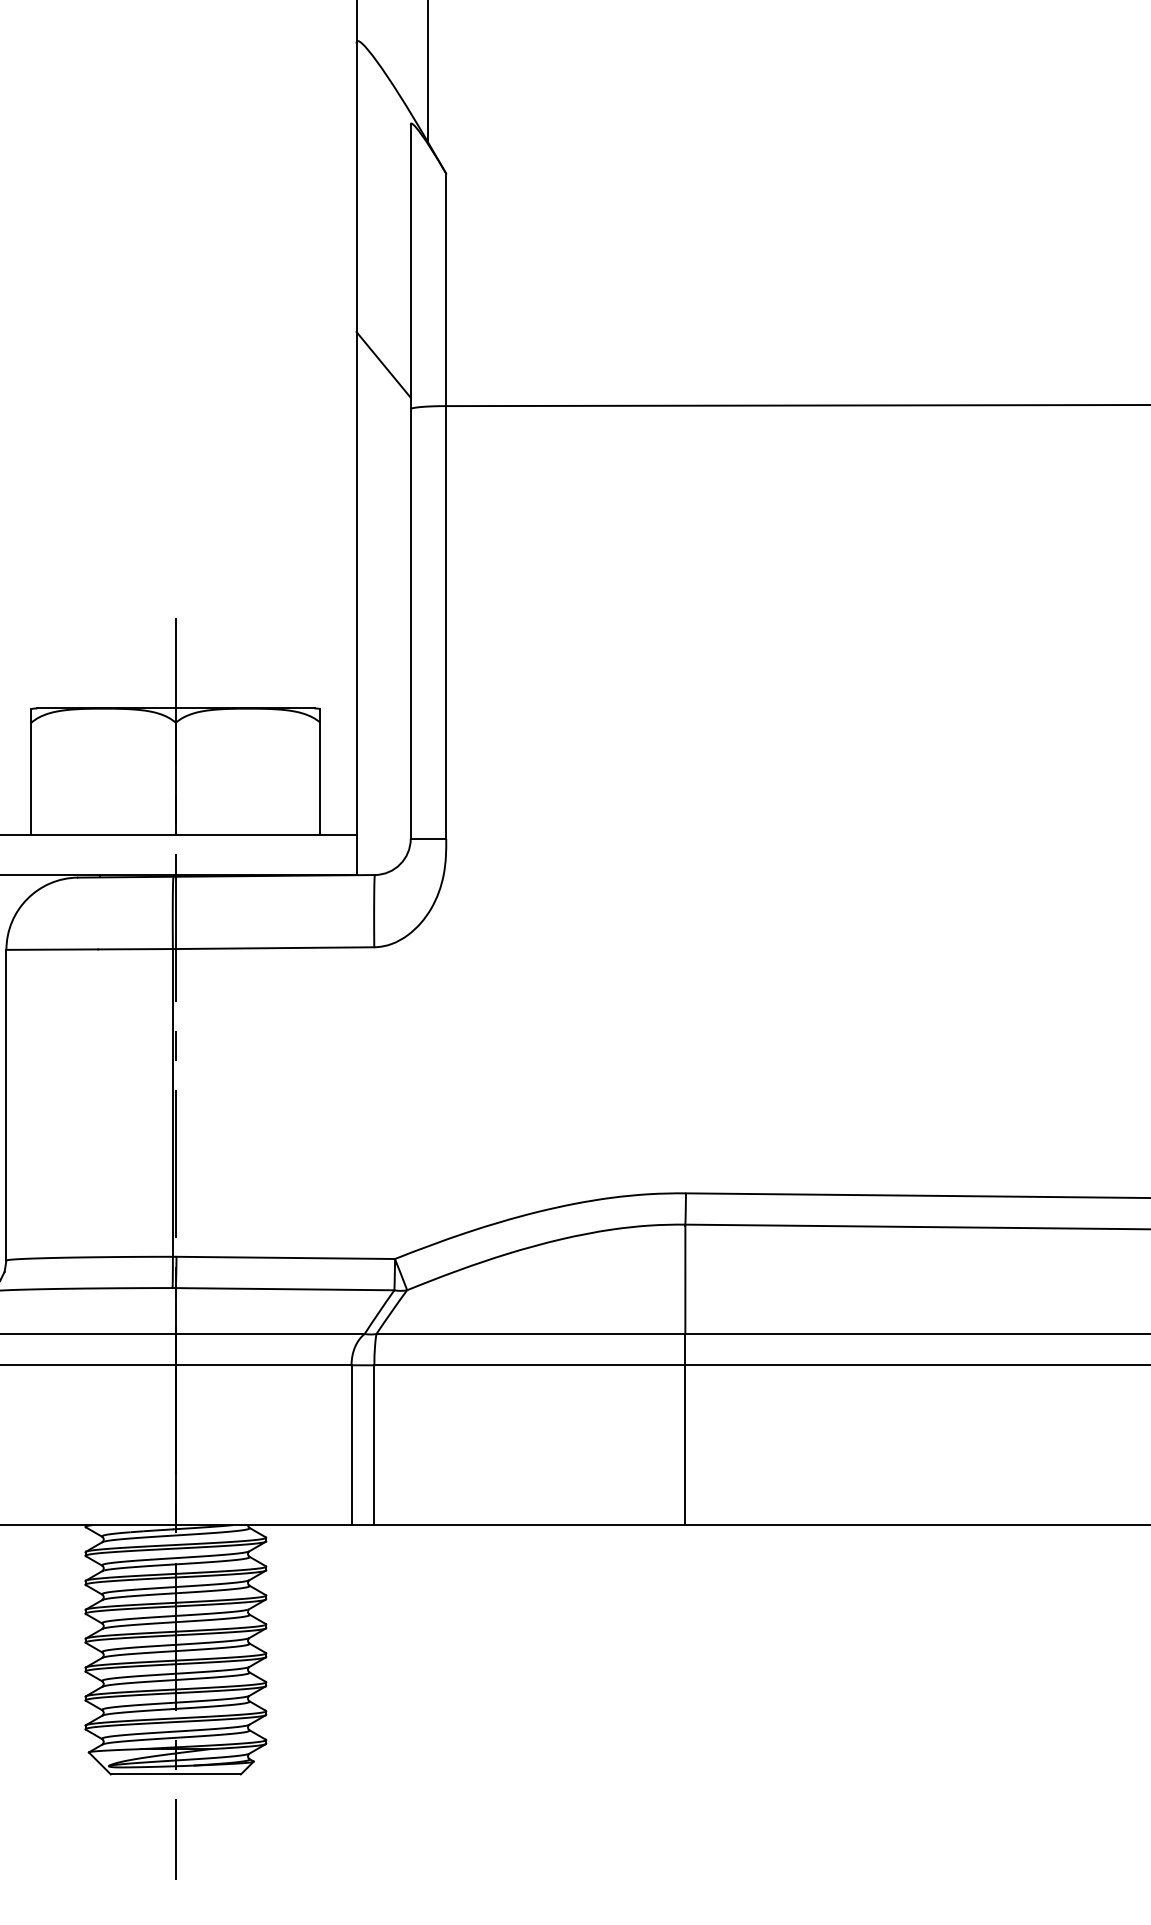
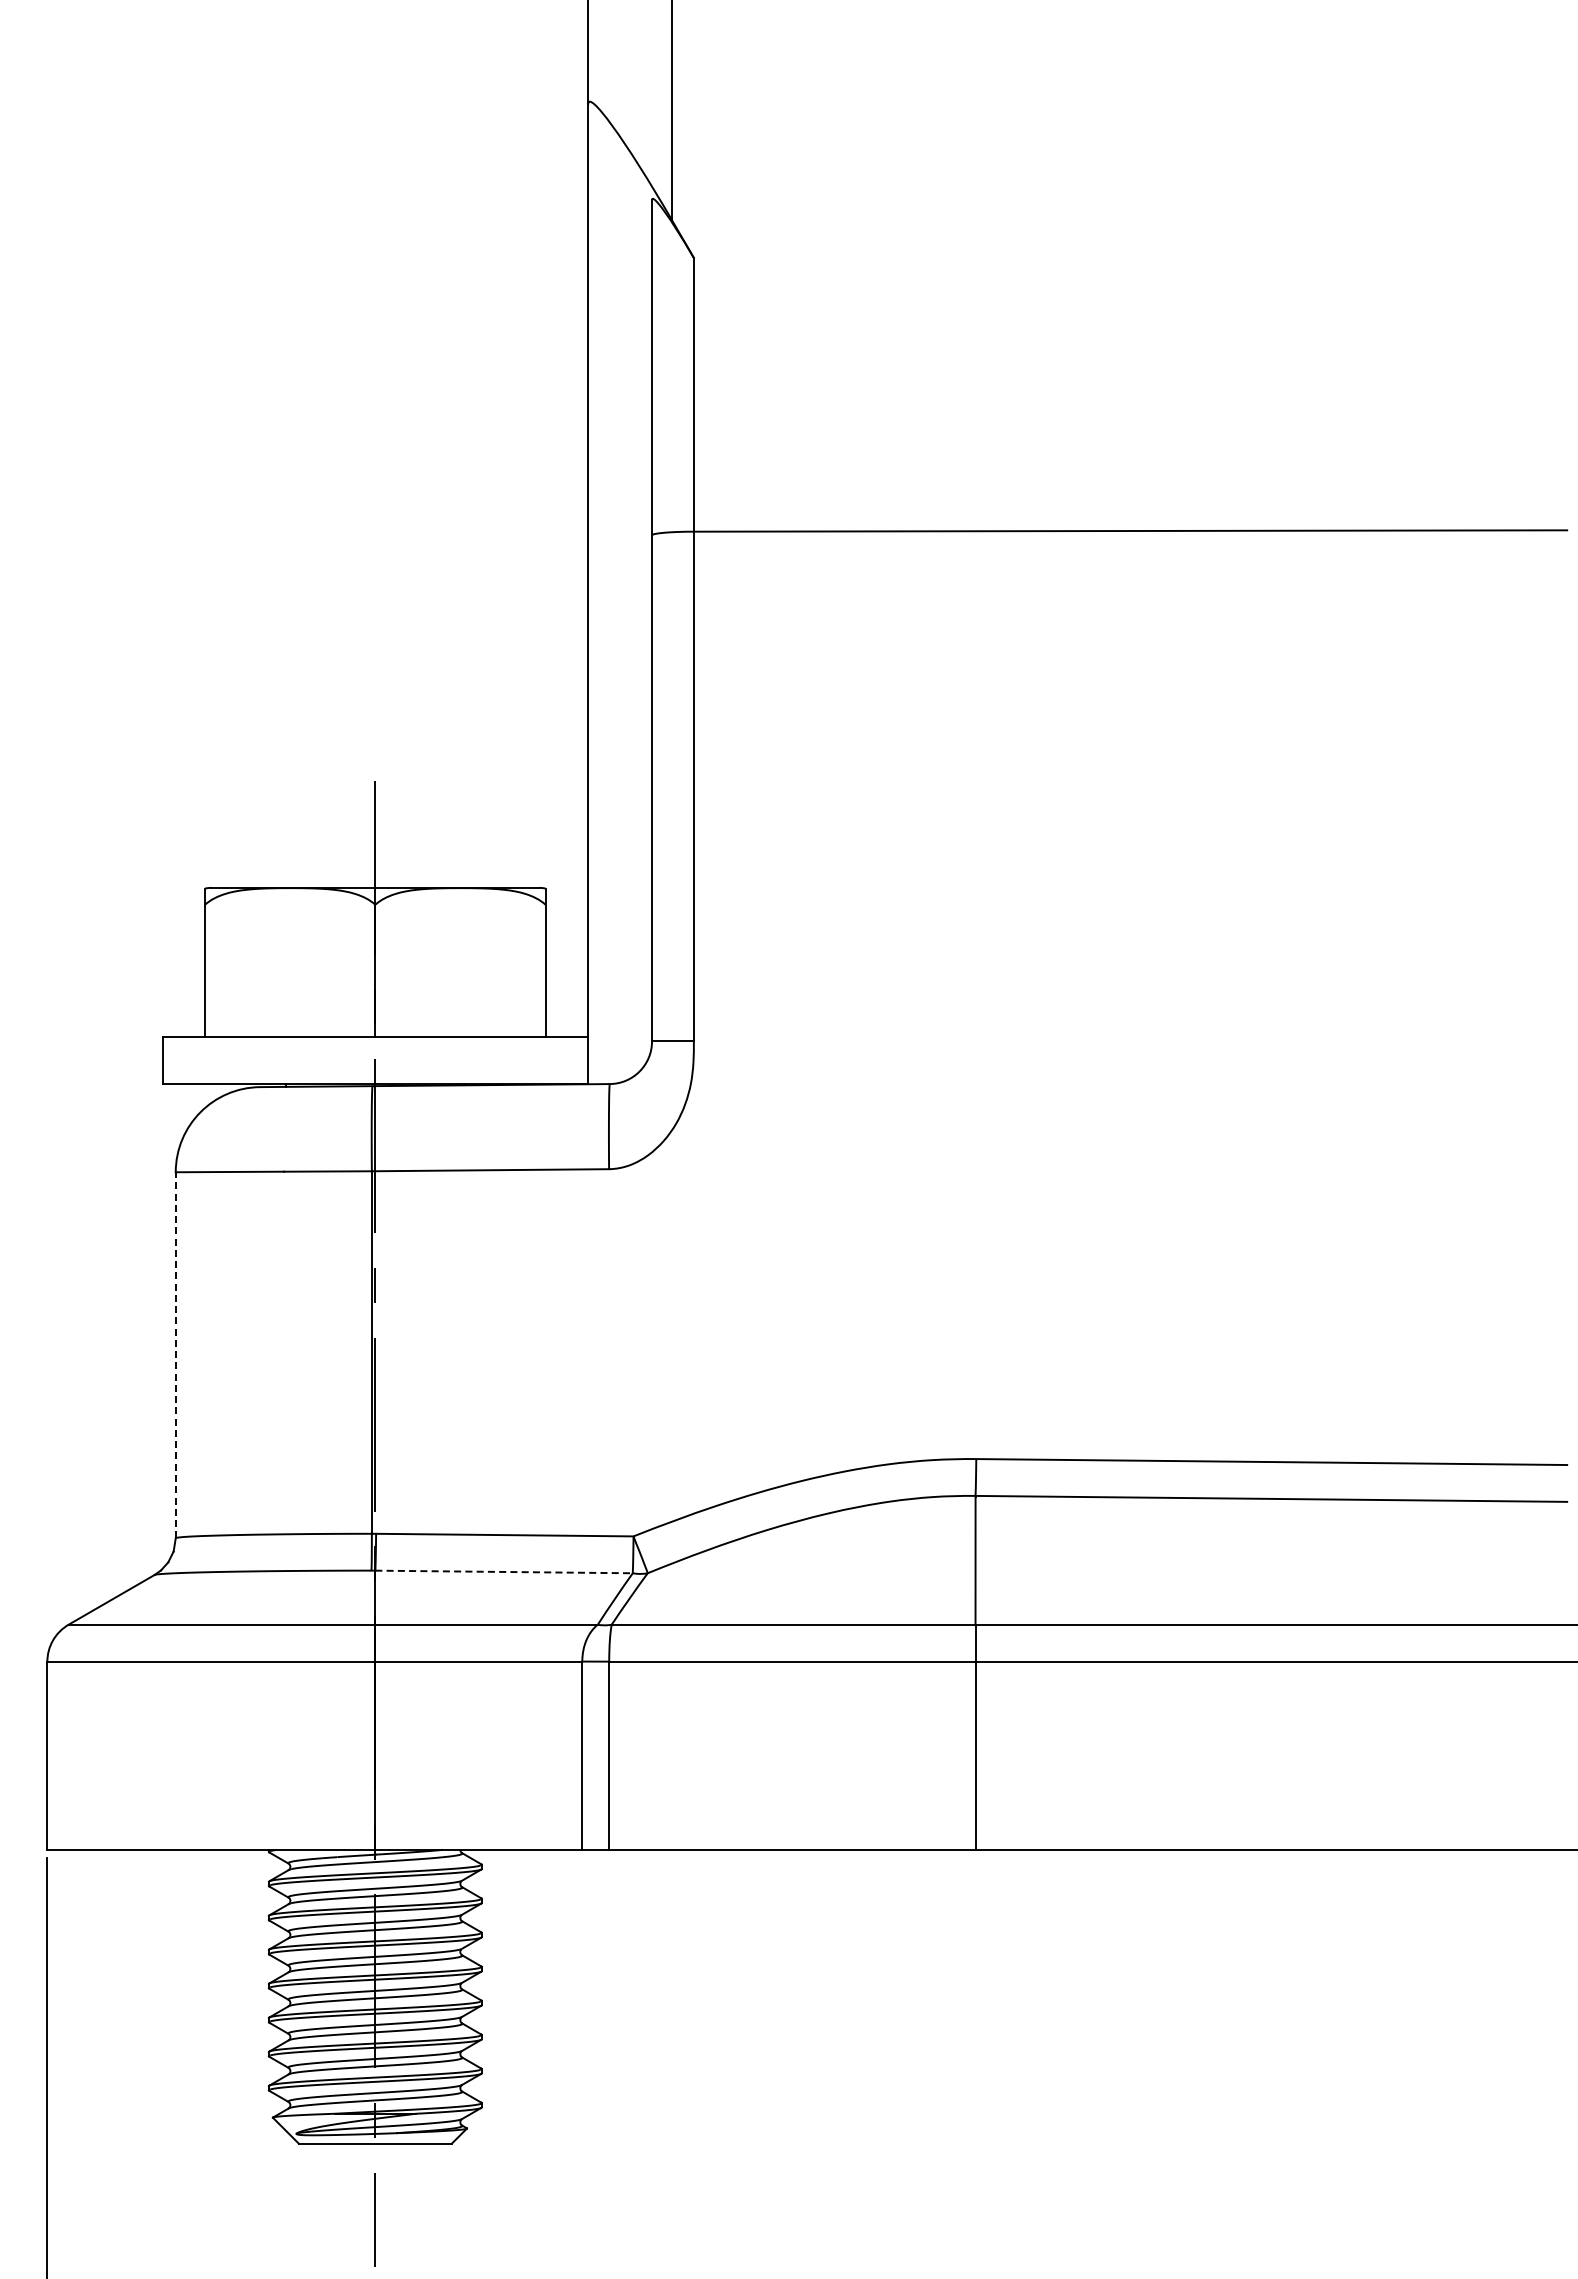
line: (383, 364) -> (620, 482), removed
line: (6, 1104) -> (175, 1354), solid -> dashed
line: (285, 1288) -> (504, 1571), solid -> dashed

